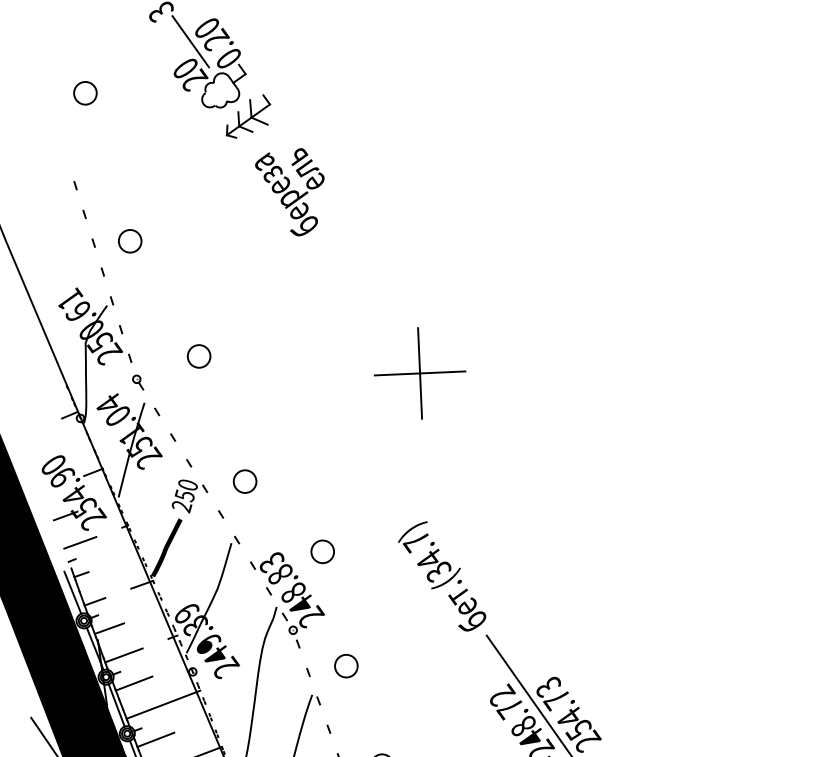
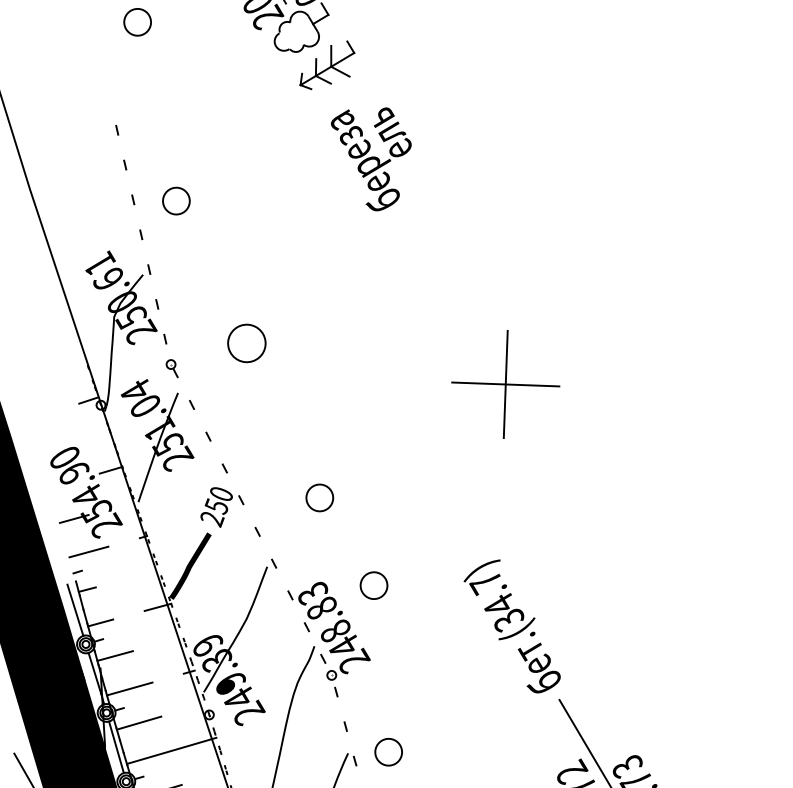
circle: (198, 356) -> (246, 343), size x1.4
circle: (244, 481) -> (319, 497), moved
circle: (346, 666) -> (388, 752), moved

